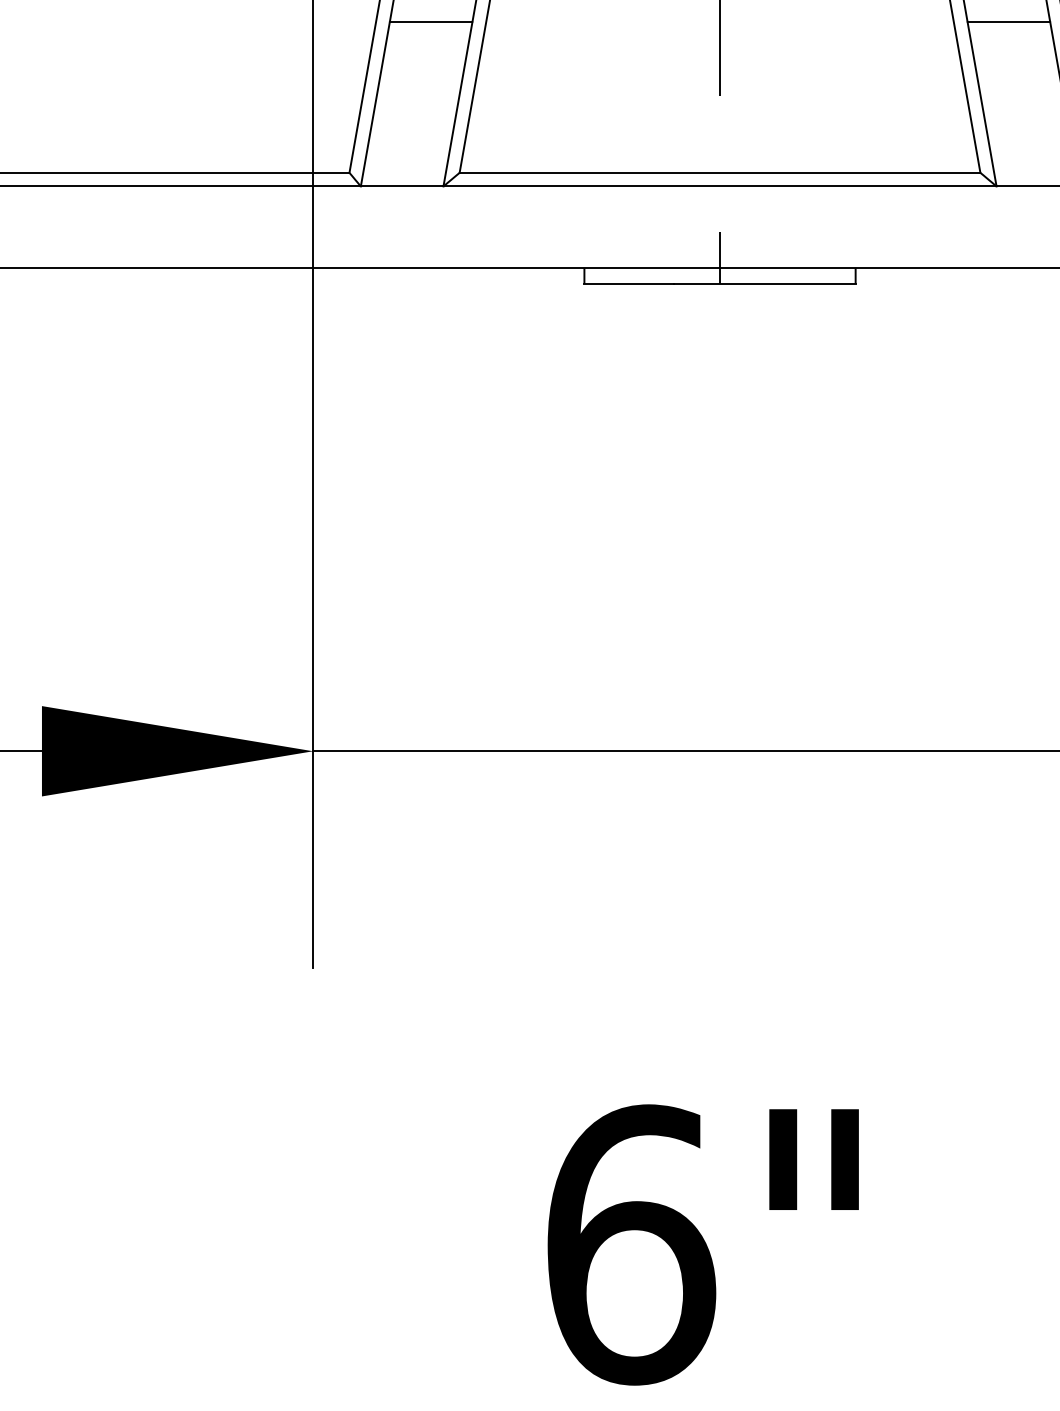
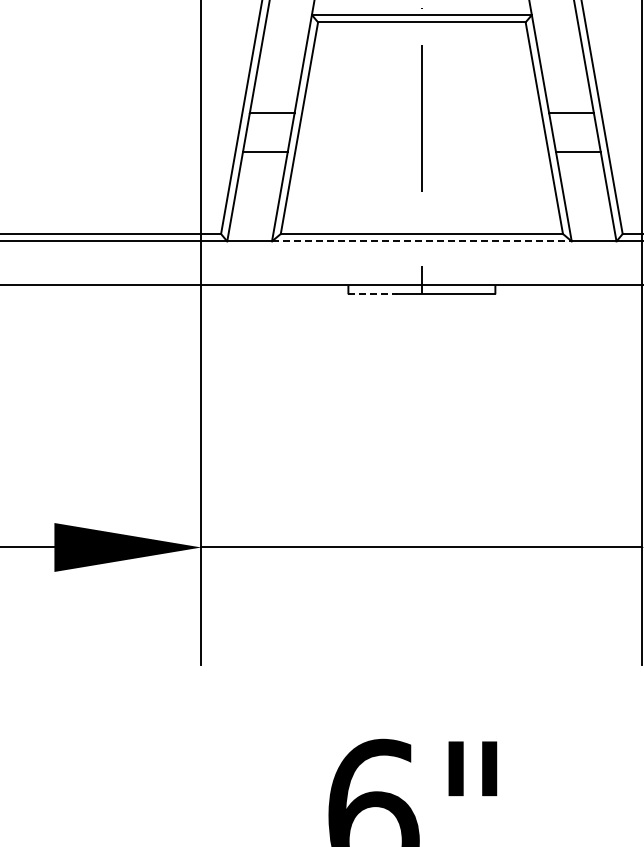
line: (719, 186) -> (421, 241), solid -> dashed
line: (630, 284) -> (373, 294), solid -> dashed

